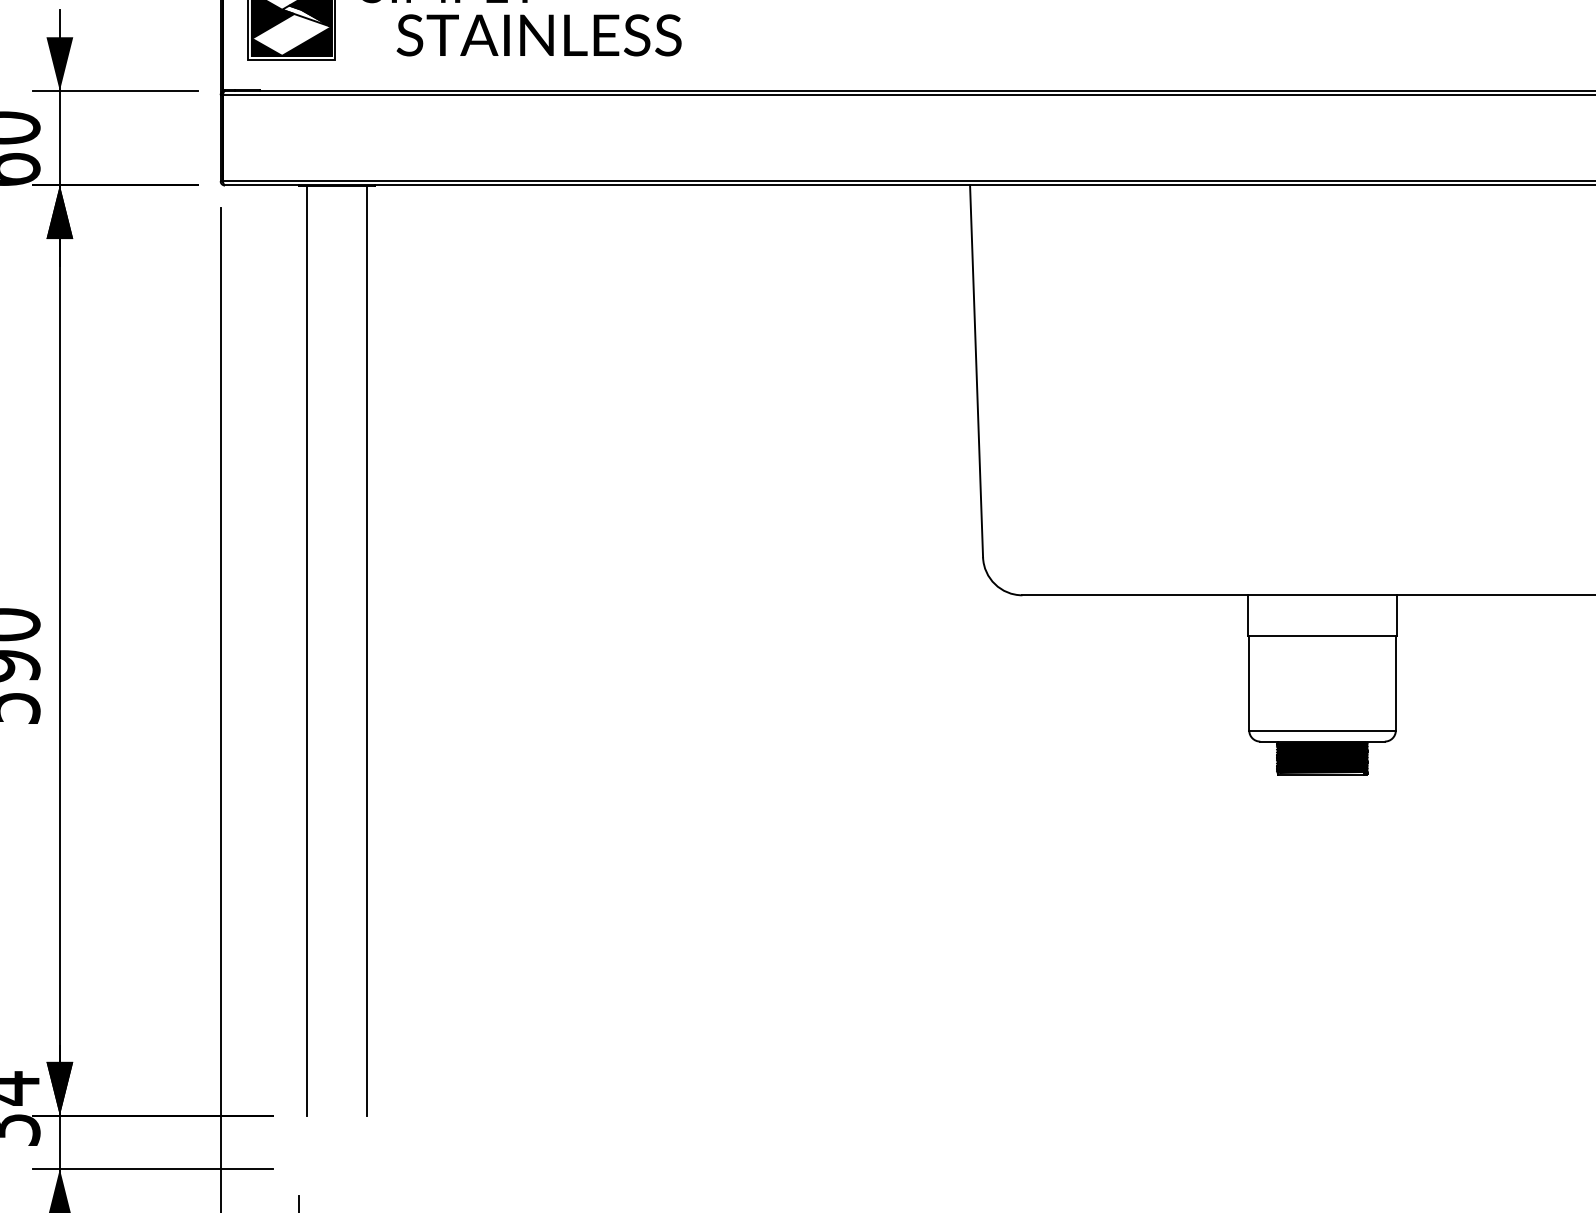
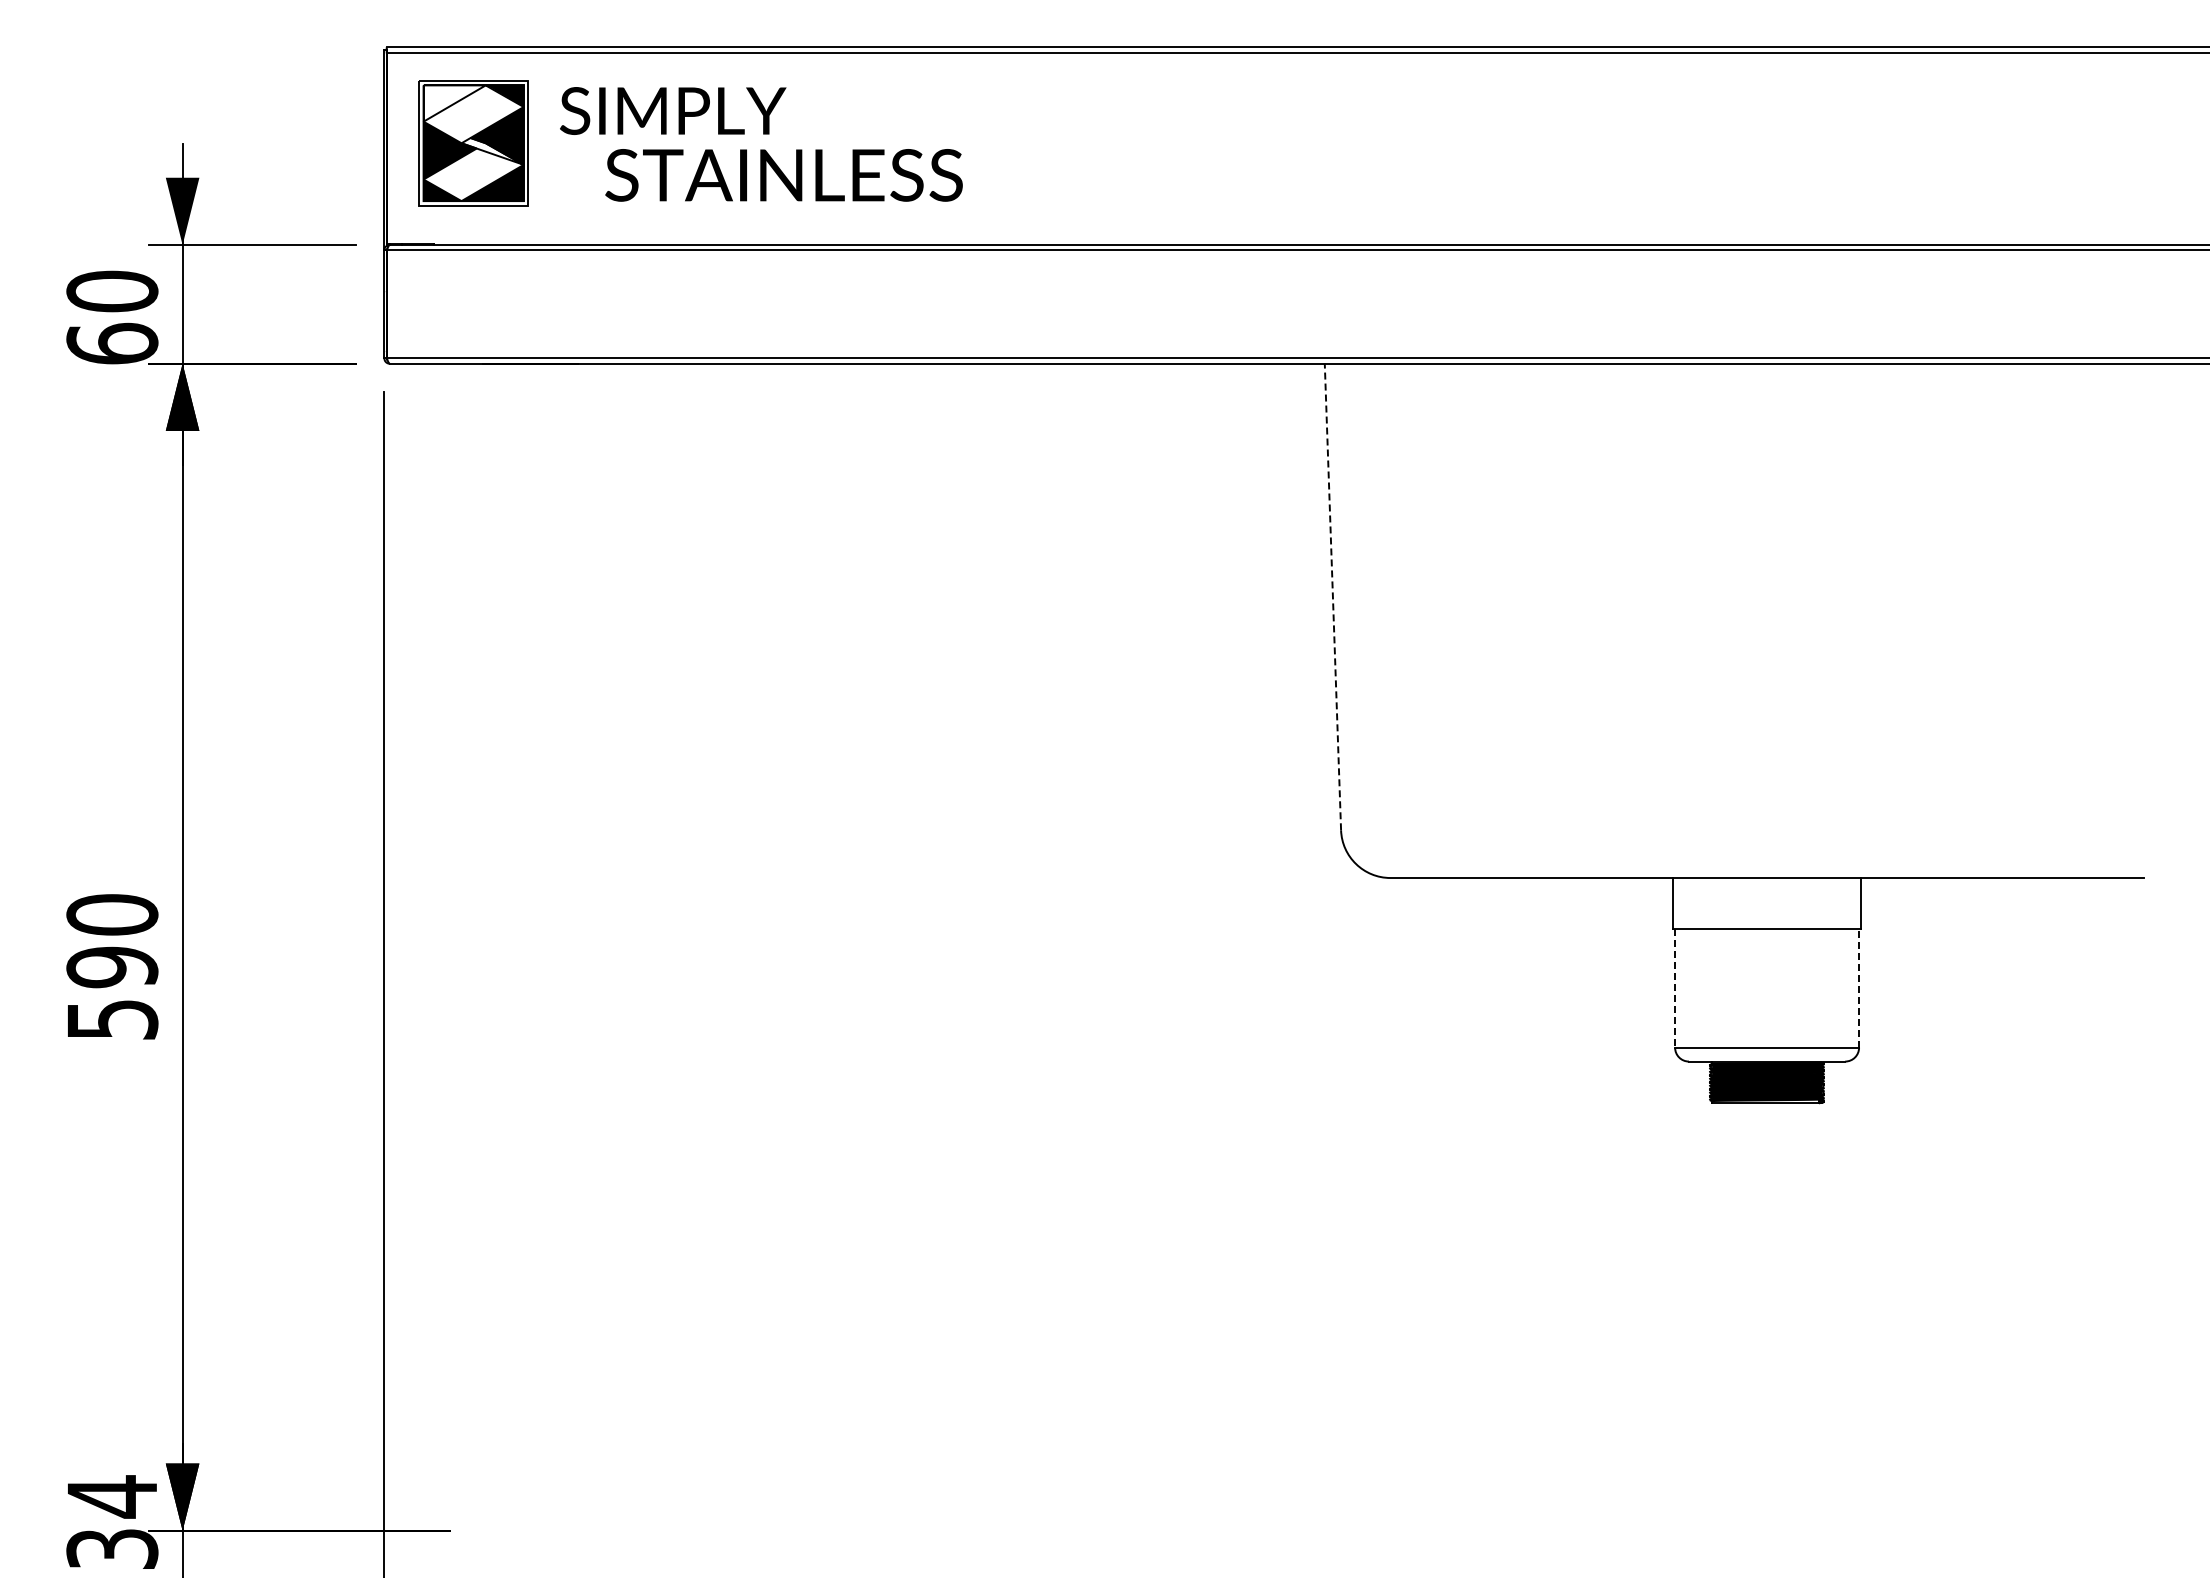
line: (976, 370) -> (1332, 596), solid -> dashed
line: (307, 650) -> (493, 947), removed
line: (367, 650) -> (568, 947), removed
line: (1396, 682) -> (1859, 987), solid -> dashed
line: (1249, 683) -> (1675, 988), solid -> dashed

